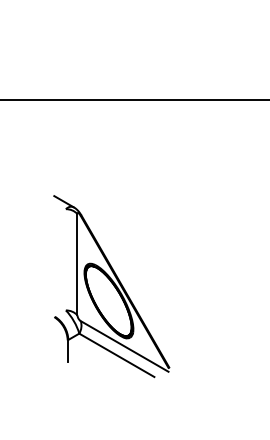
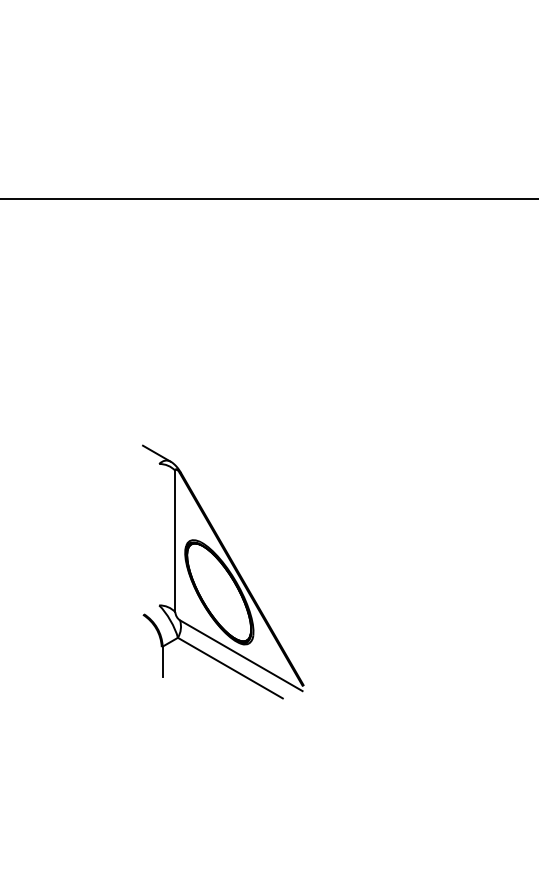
part: (111, 286) -> (222, 571), size x0.7

